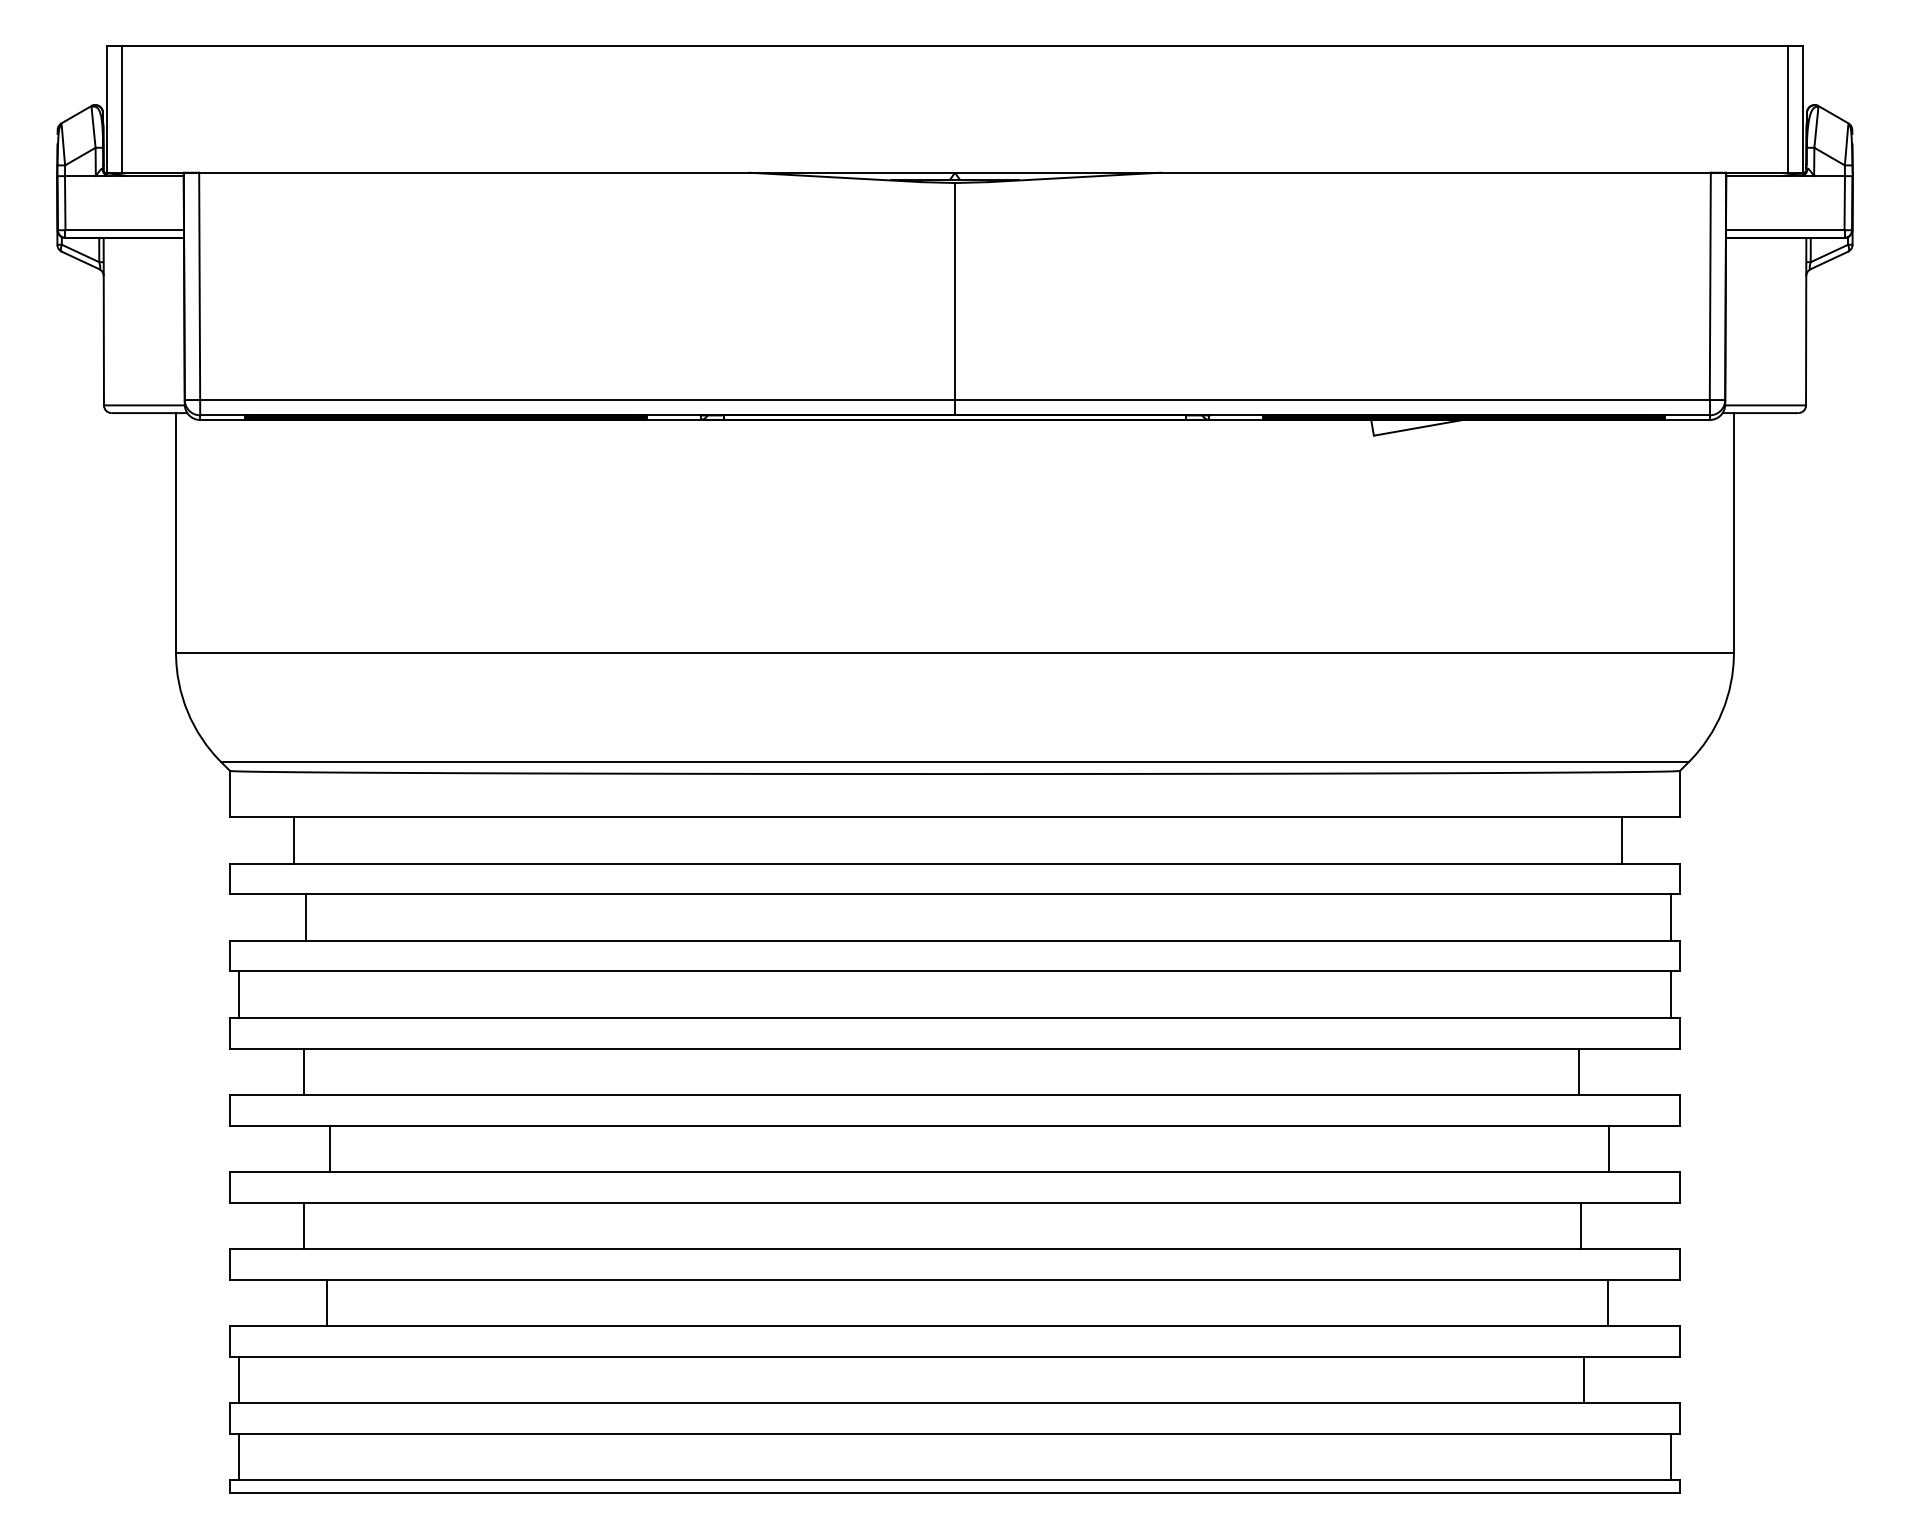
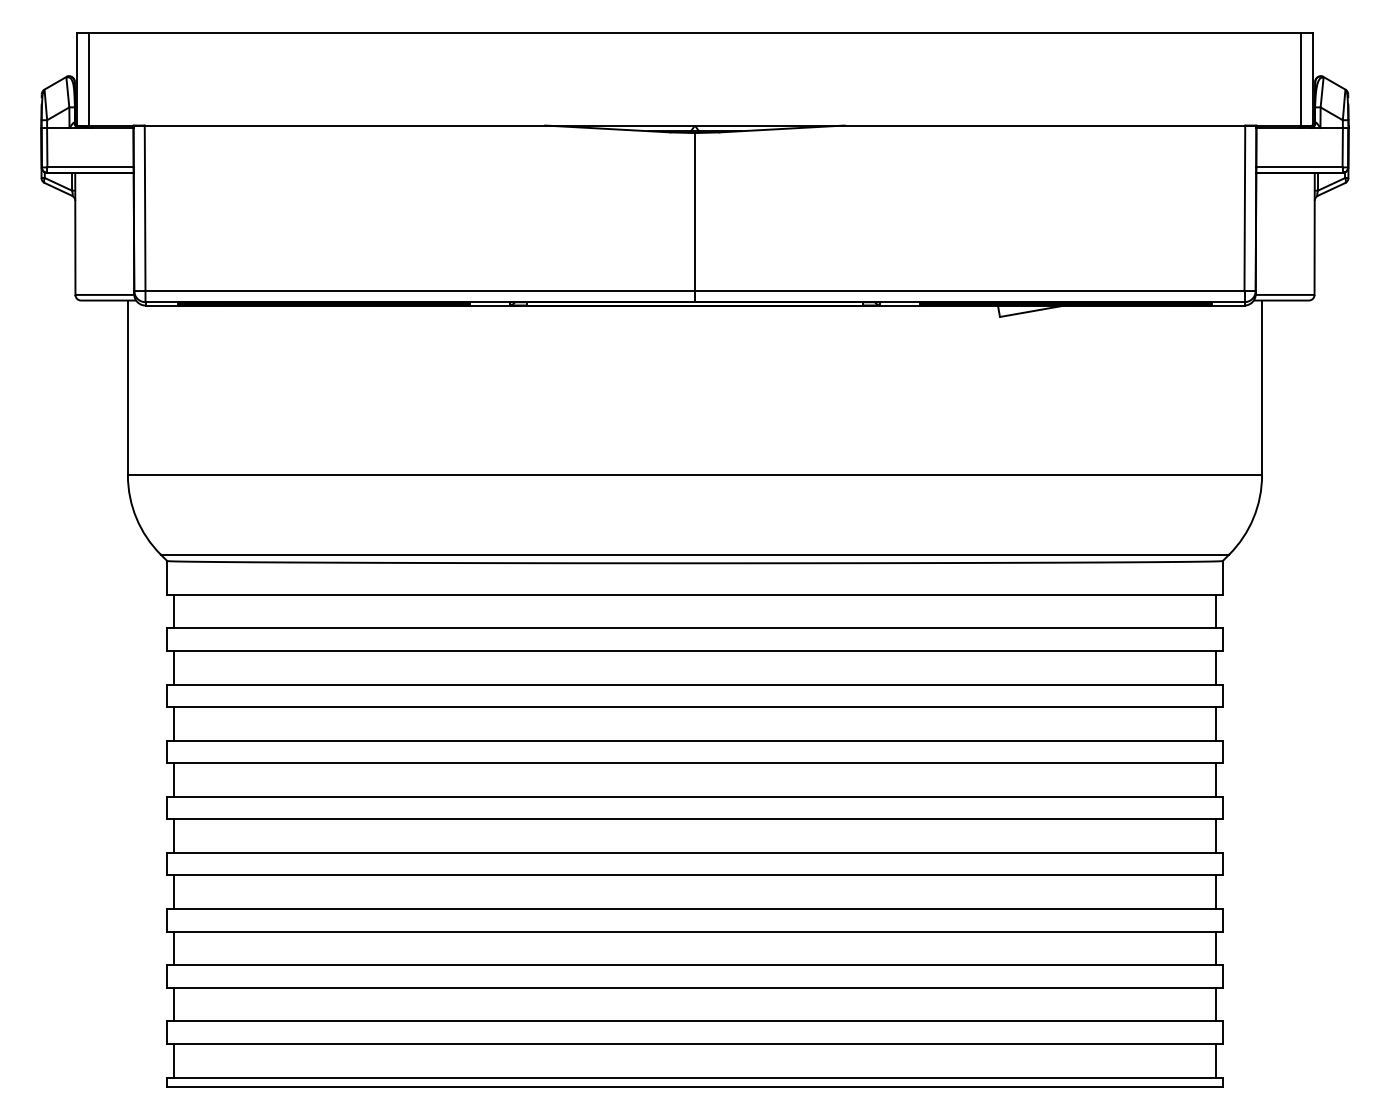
line: (294, 840) -> (174, 611), moved
line: (1621, 840) -> (1215, 611), moved
line: (306, 917) -> (174, 667), moved
line: (304, 1071) -> (174, 779), moved
line: (1578, 1071) -> (1215, 779), moved
line: (330, 1148) -> (174, 835), moved
line: (1608, 1148) -> (1215, 835), moved
line: (304, 1225) -> (174, 891), moved
line: (1580, 1225) -> (1215, 891), moved
line: (327, 1302) -> (174, 948), moved
line: (1607, 1302) -> (1215, 948), moved
line: (1583, 1380) -> (1215, 1004), moved

